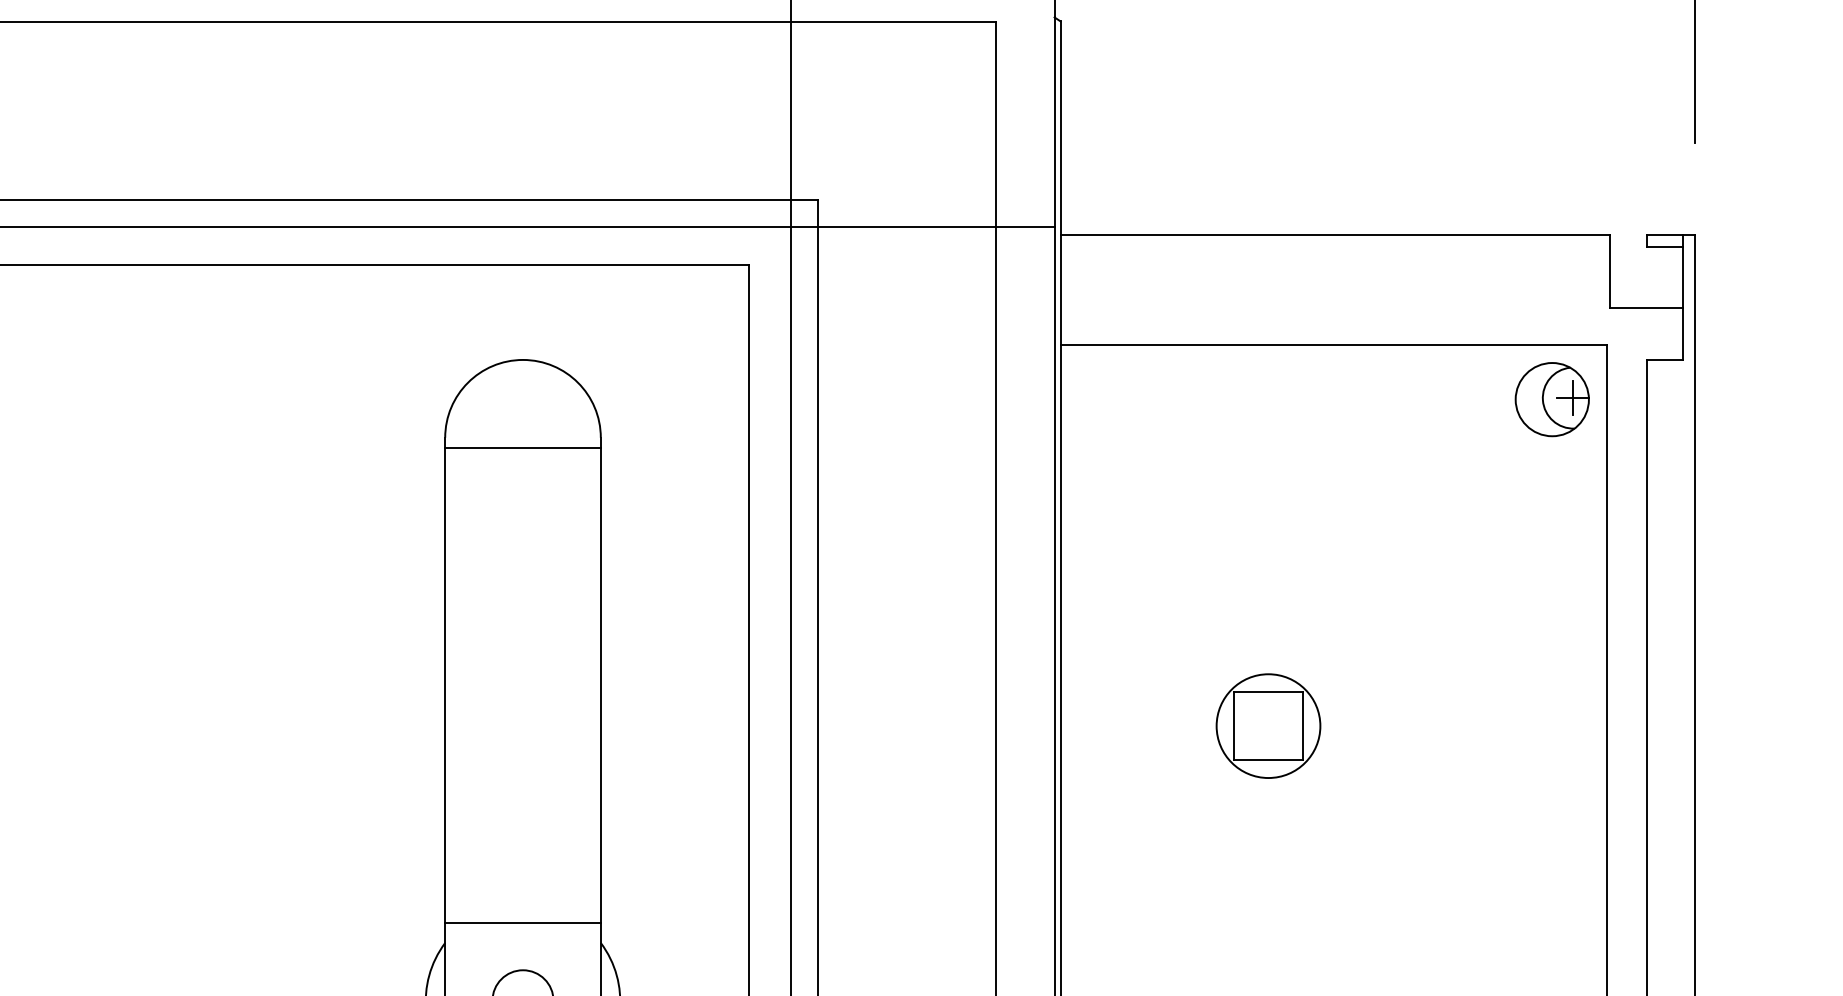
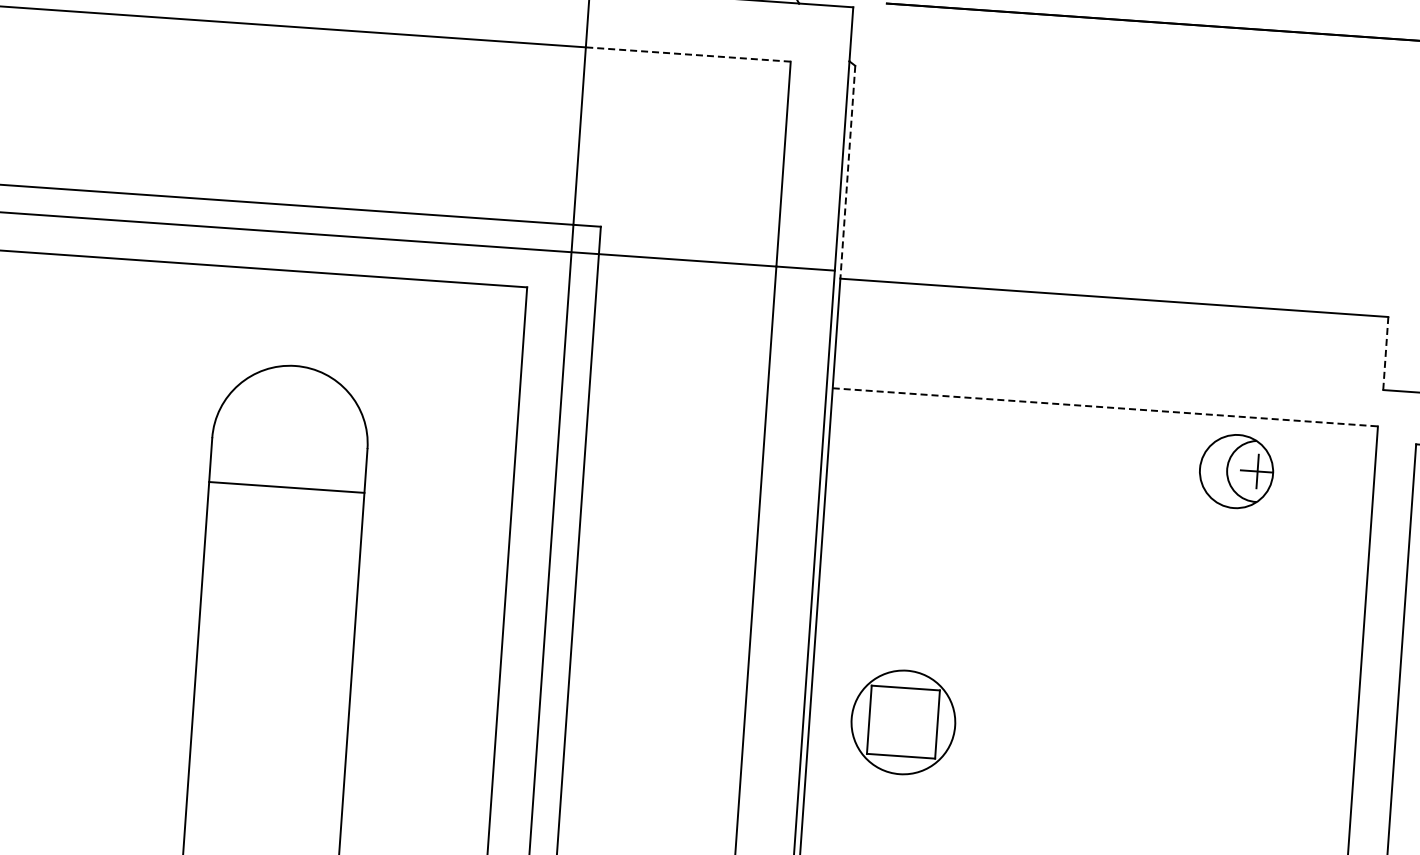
line: (893, 21) -> (688, 54), solid -> dashed
line: (1060, 128) -> (847, 172), solid -> dashed
line: (1609, 271) -> (1385, 353), solid -> dashed
line: (1334, 344) -> (1105, 407), solid -> dashed
part: (1551, 399) -> (1235, 471), moved
line: (522, 447) -> (286, 487), moved
part: (1268, 725) -> (903, 721), moved

